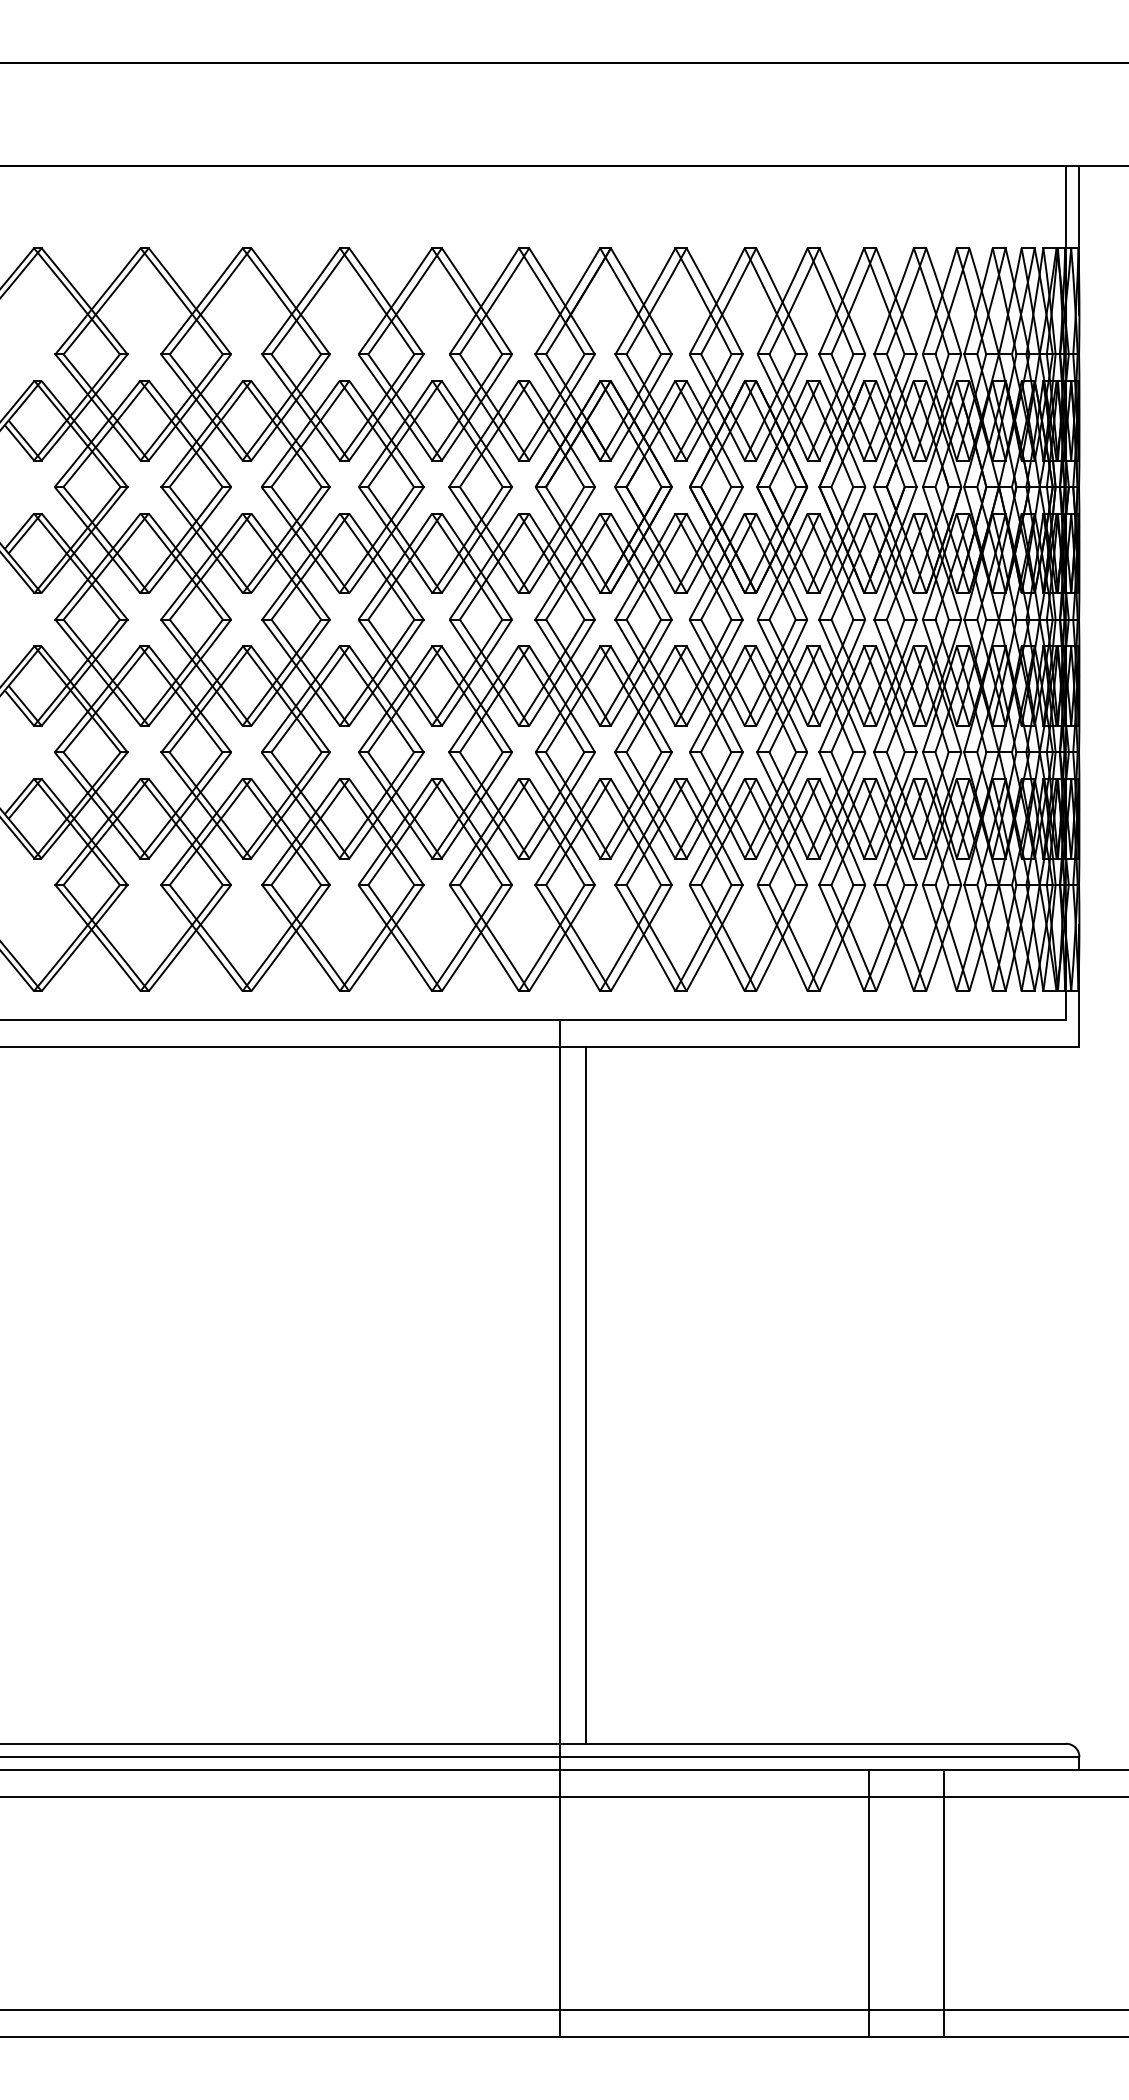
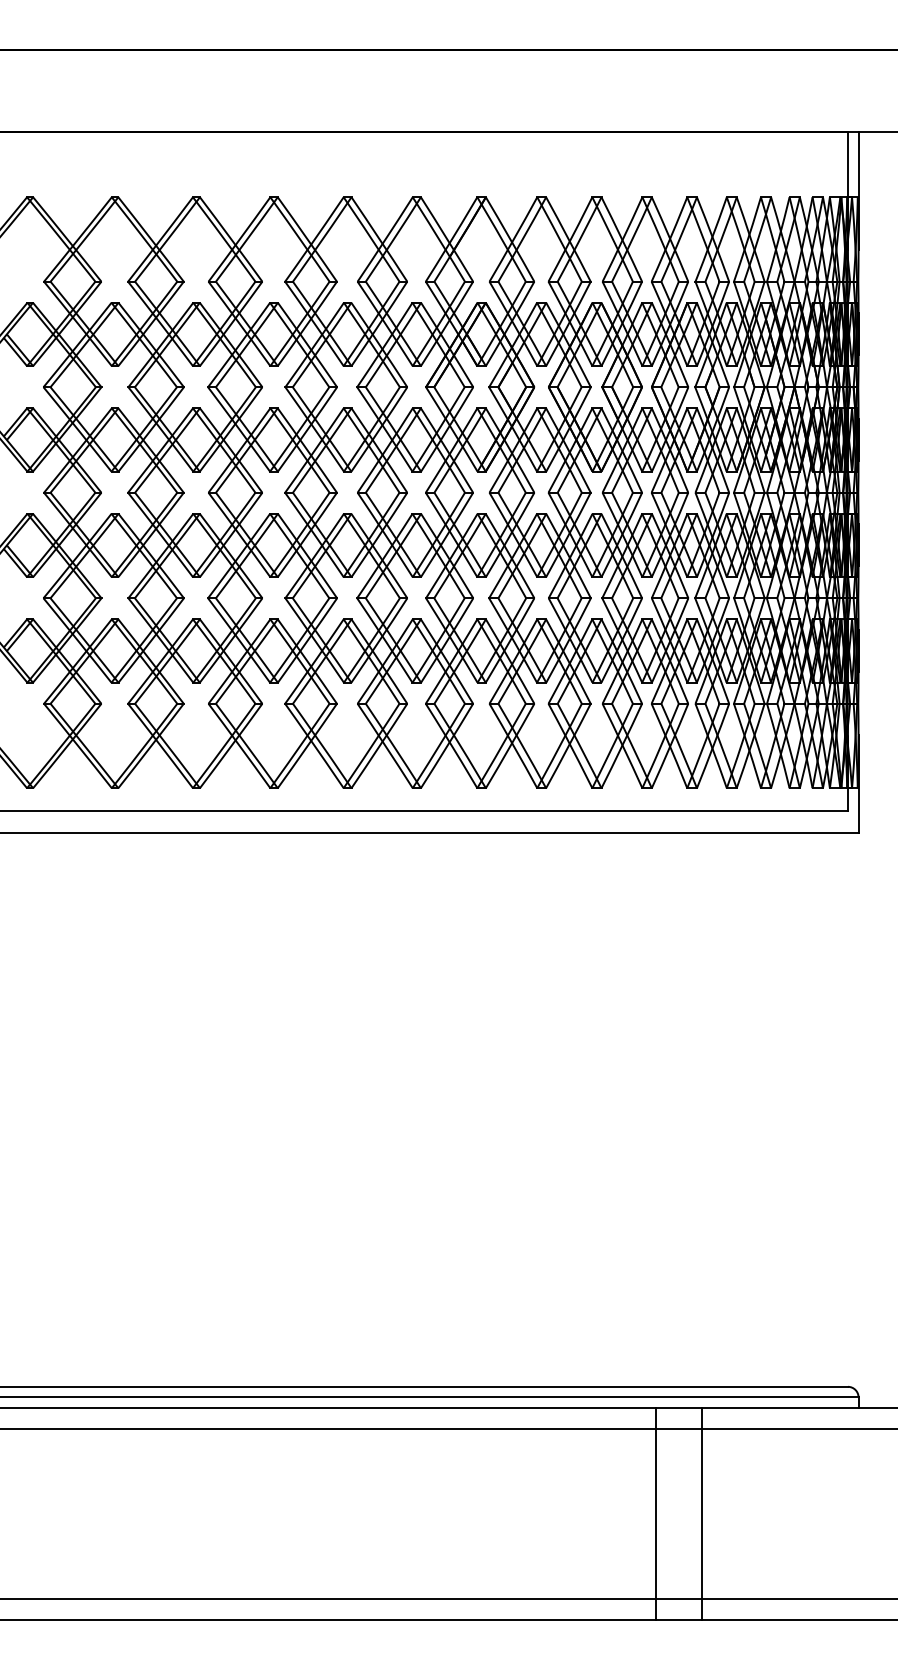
line: (586, 1395) -> (466, 1109), removed
line: (559, 1528) -> (445, 1215), removed
line: (868, 1903) -> (655, 1513), moved
line: (943, 1903) -> (701, 1513), moved

